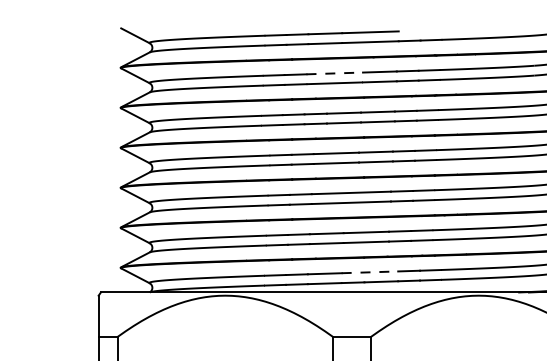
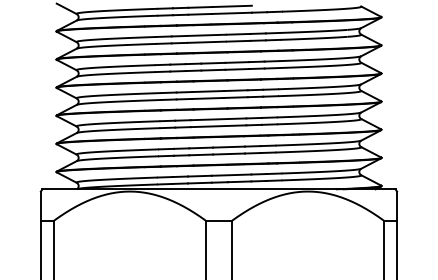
line: (335, 73) -> (207, 35), dashed -> solid
line: (369, 272) -> (231, 175), dashed -> solid

